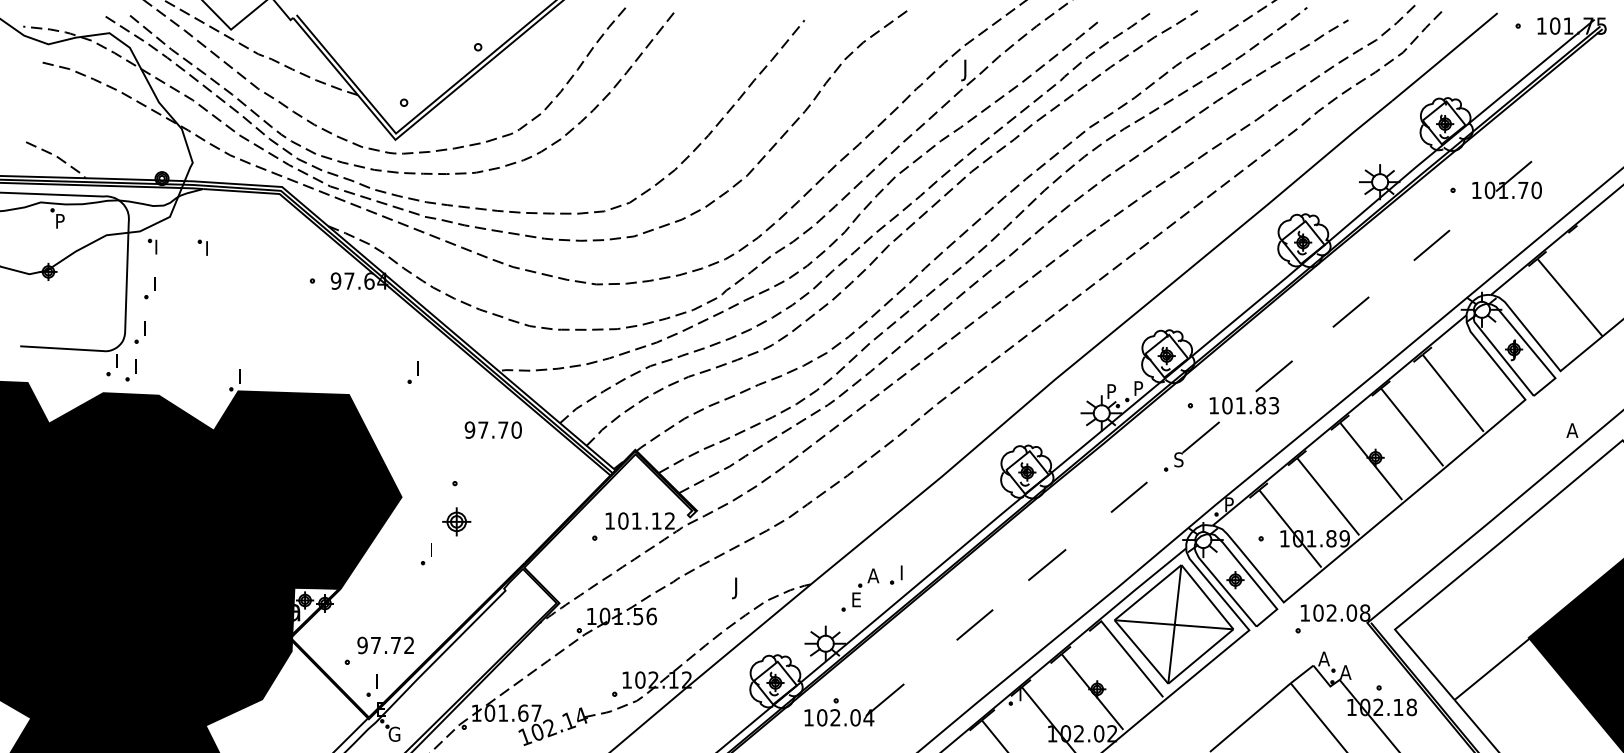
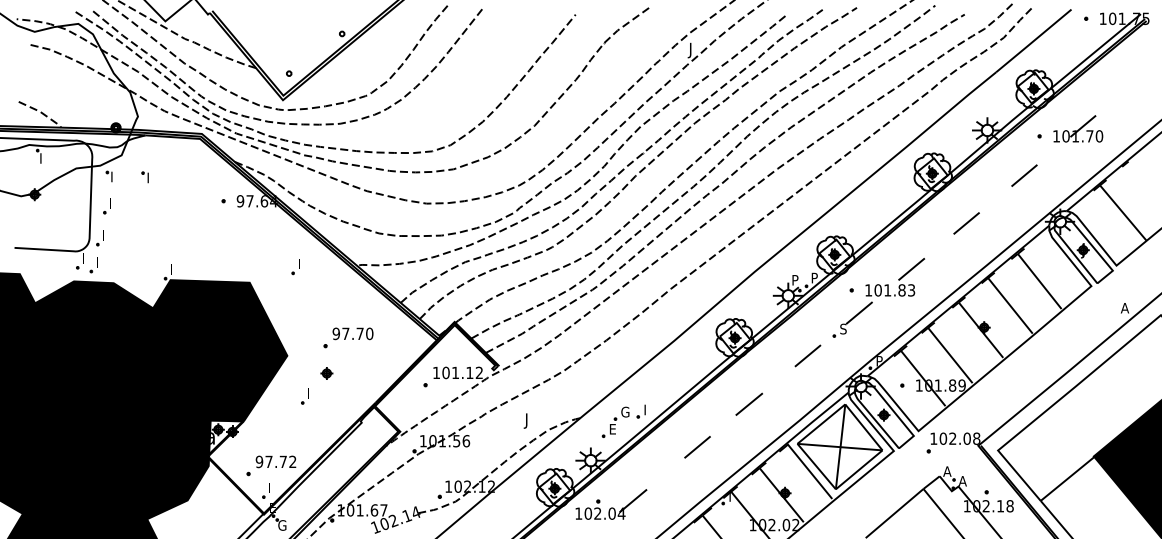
text: (60, 218) -> (43, 156), P -> I
text: (492, 429) -> (352, 333), moved
part: (456, 521) -> (326, 373), size x0.62
text: (872, 574) -> (624, 411), A -> G

